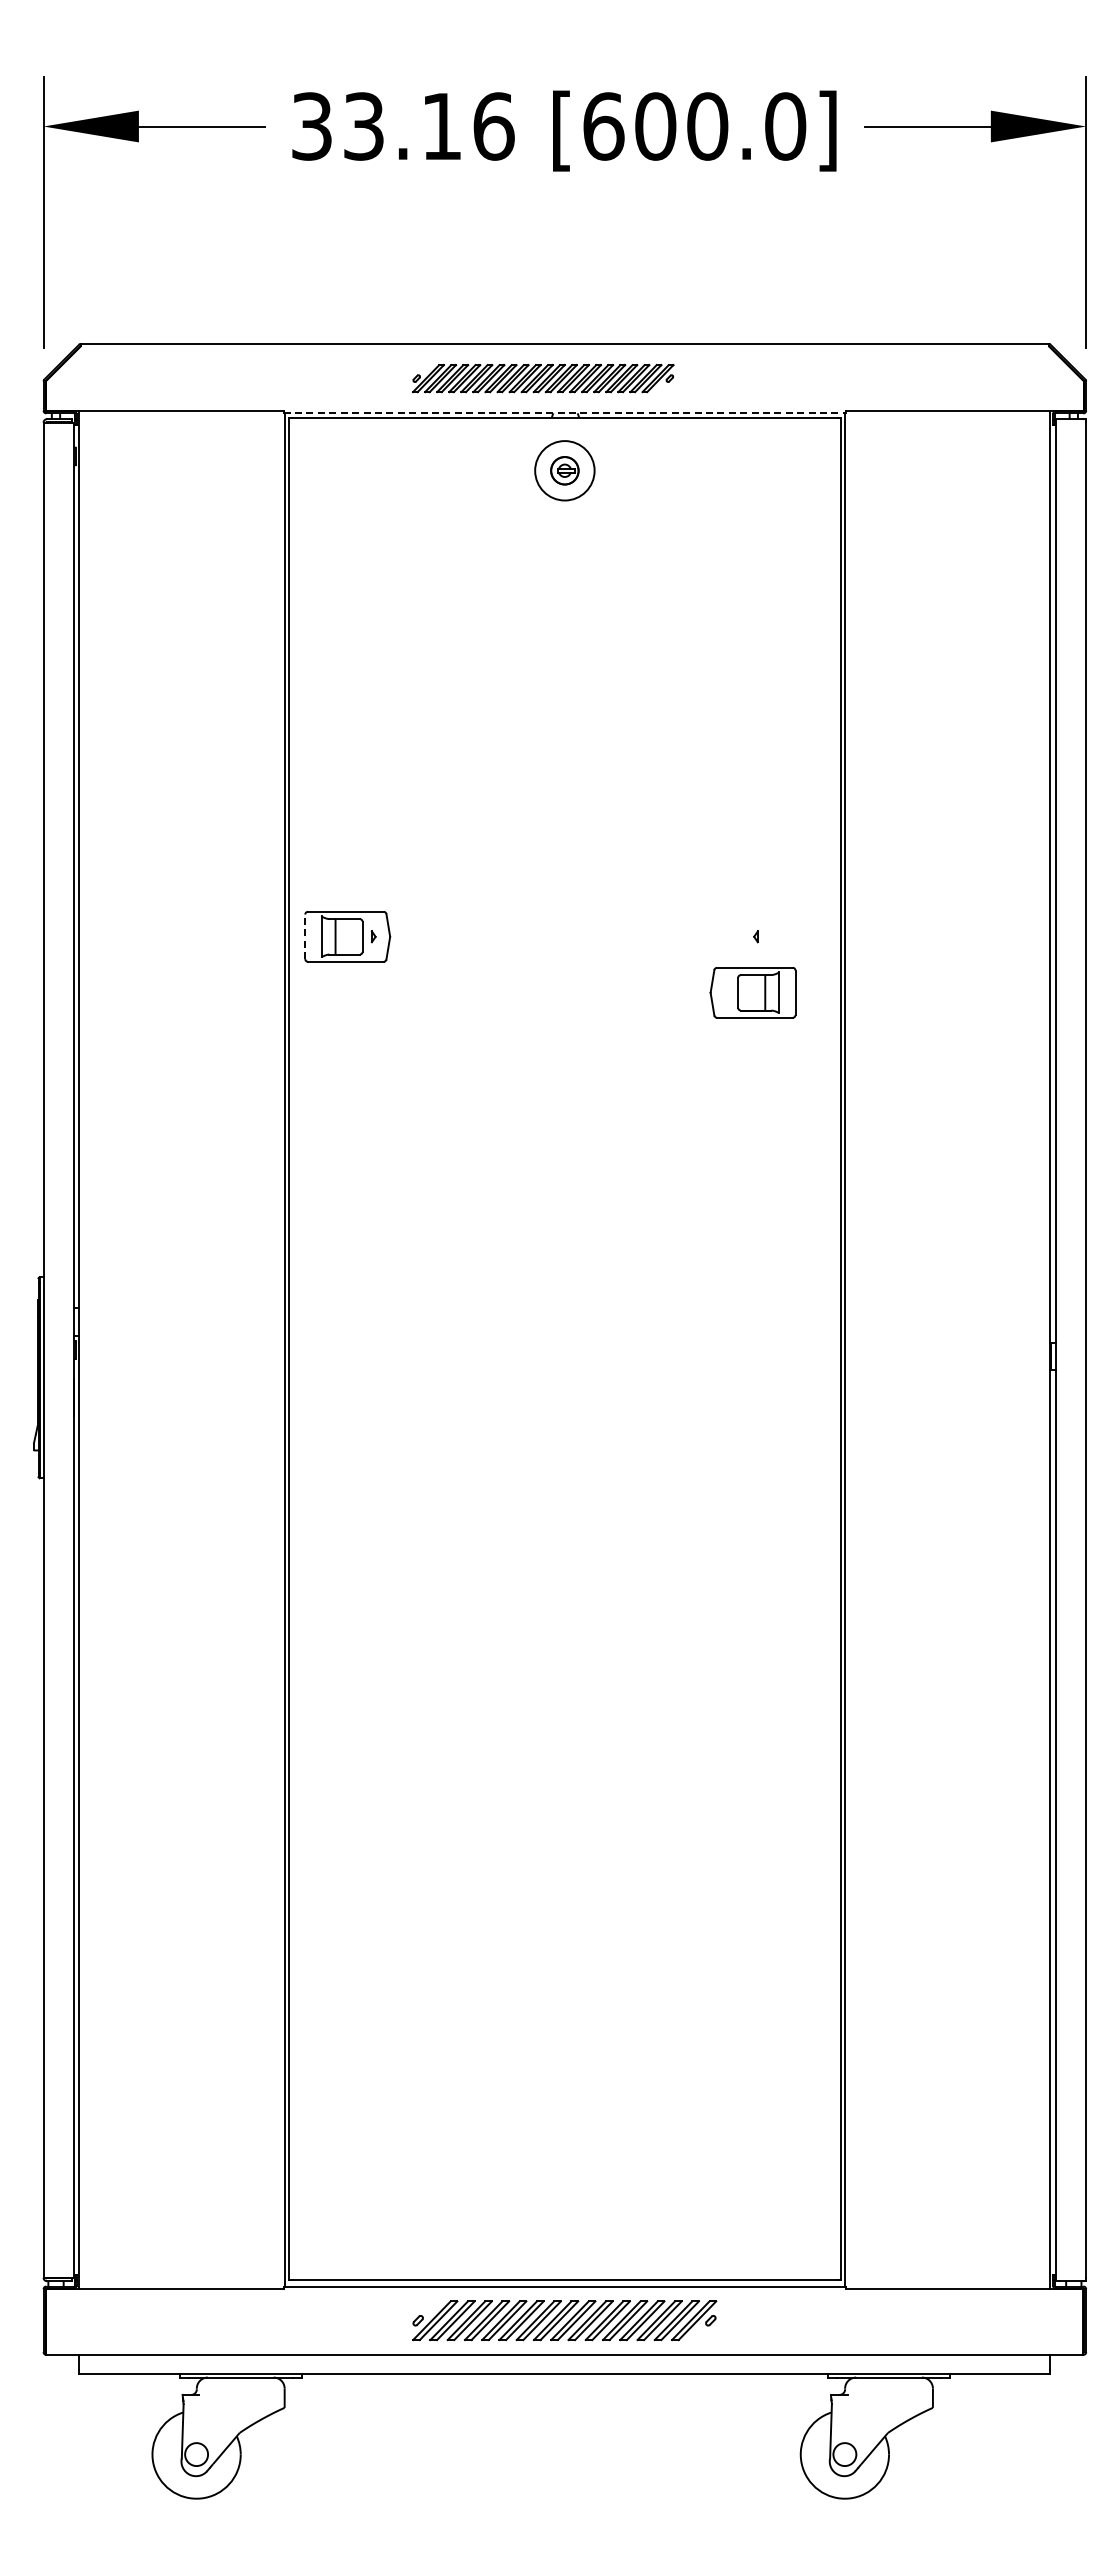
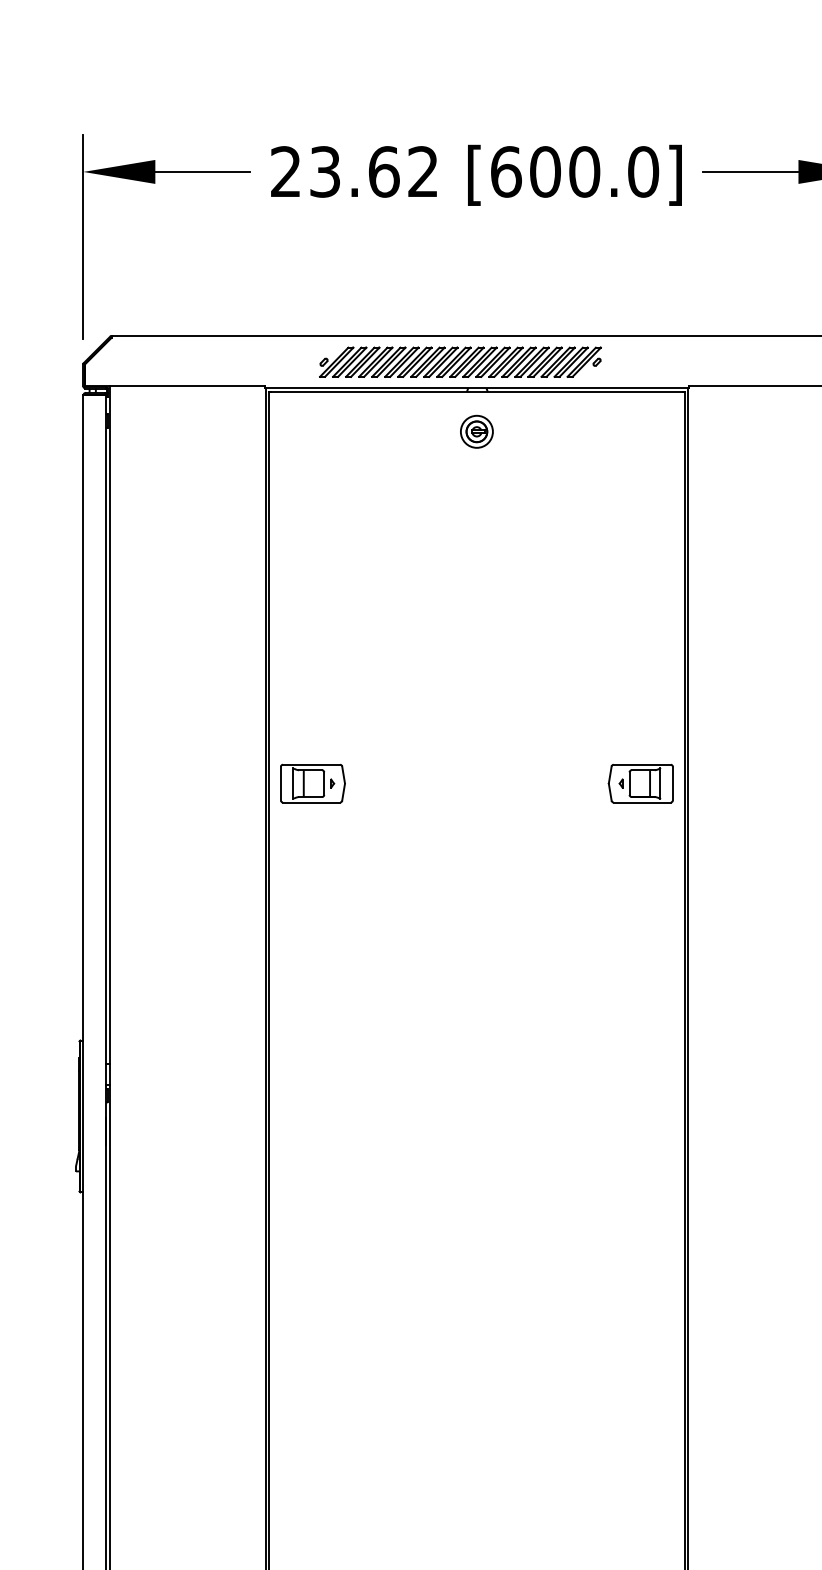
text: (403, 126) -> (355, 171), 33.16 -> 23.62
part: (543, 378) -> (460, 362), size x1.43
line: (565, 413) -> (477, 388), dashed -> solid
circle: (564, 470) -> (476, 431), size x0.71
line: (305, 936) -> (281, 783), dashed -> solid
part: (752, 992) -> (640, 783), moved

